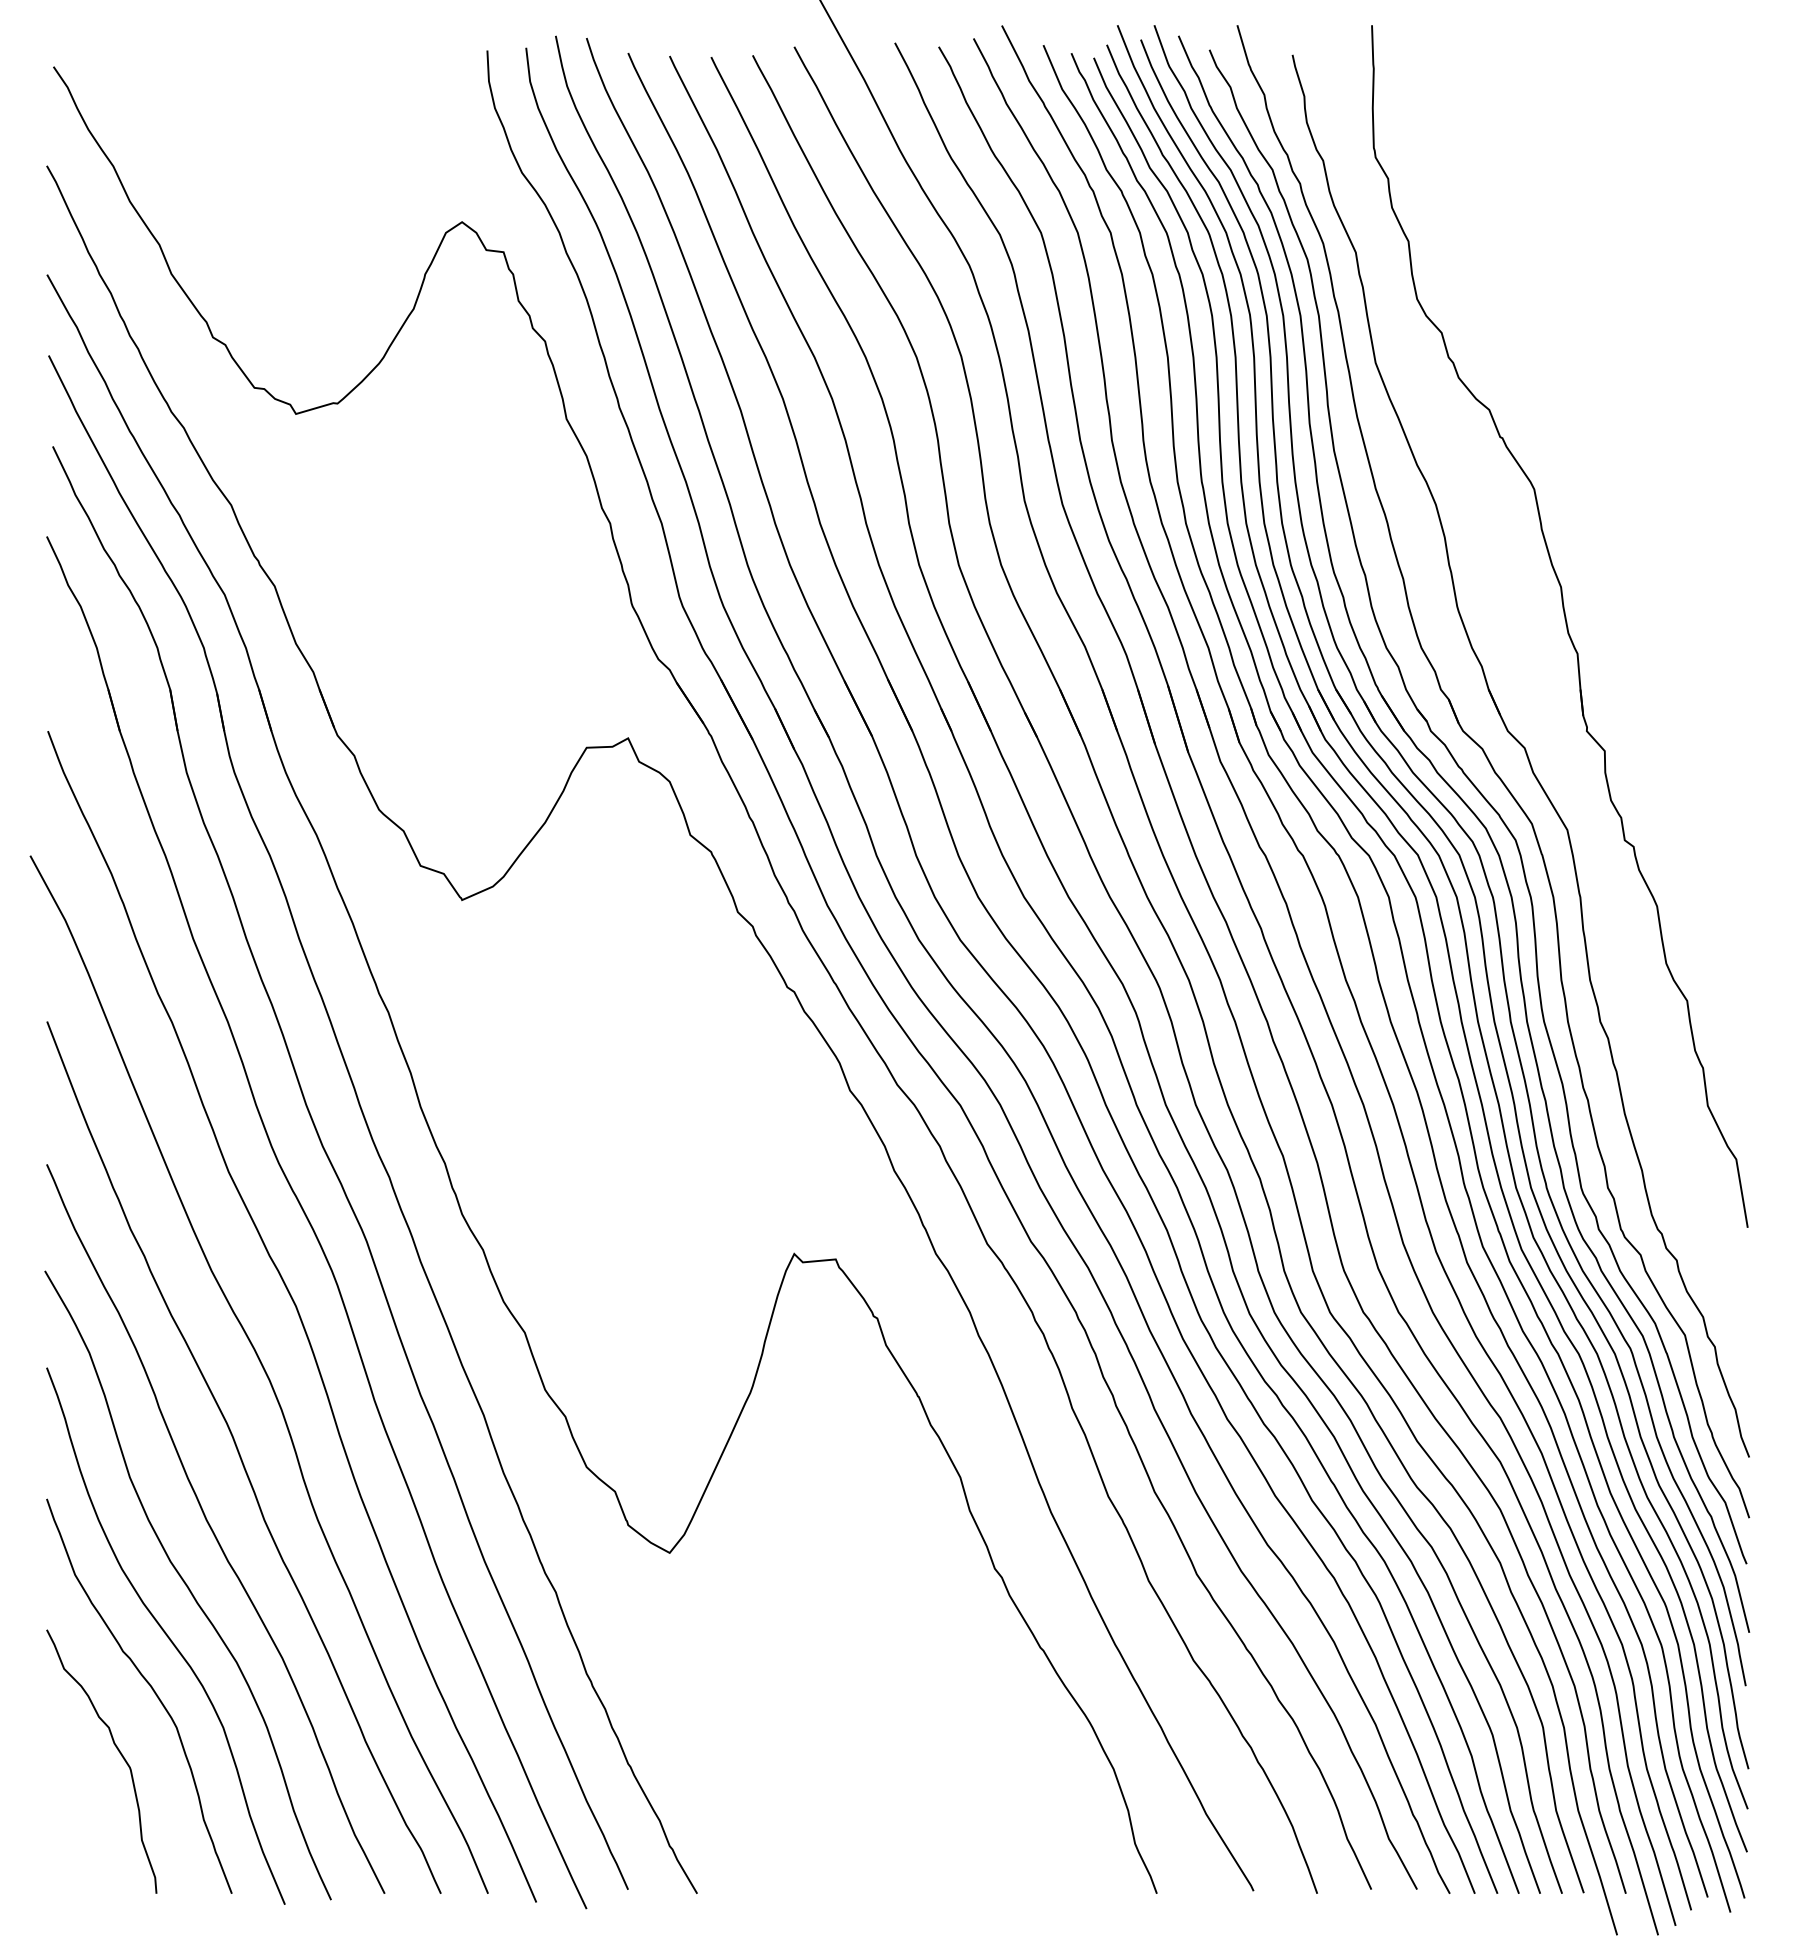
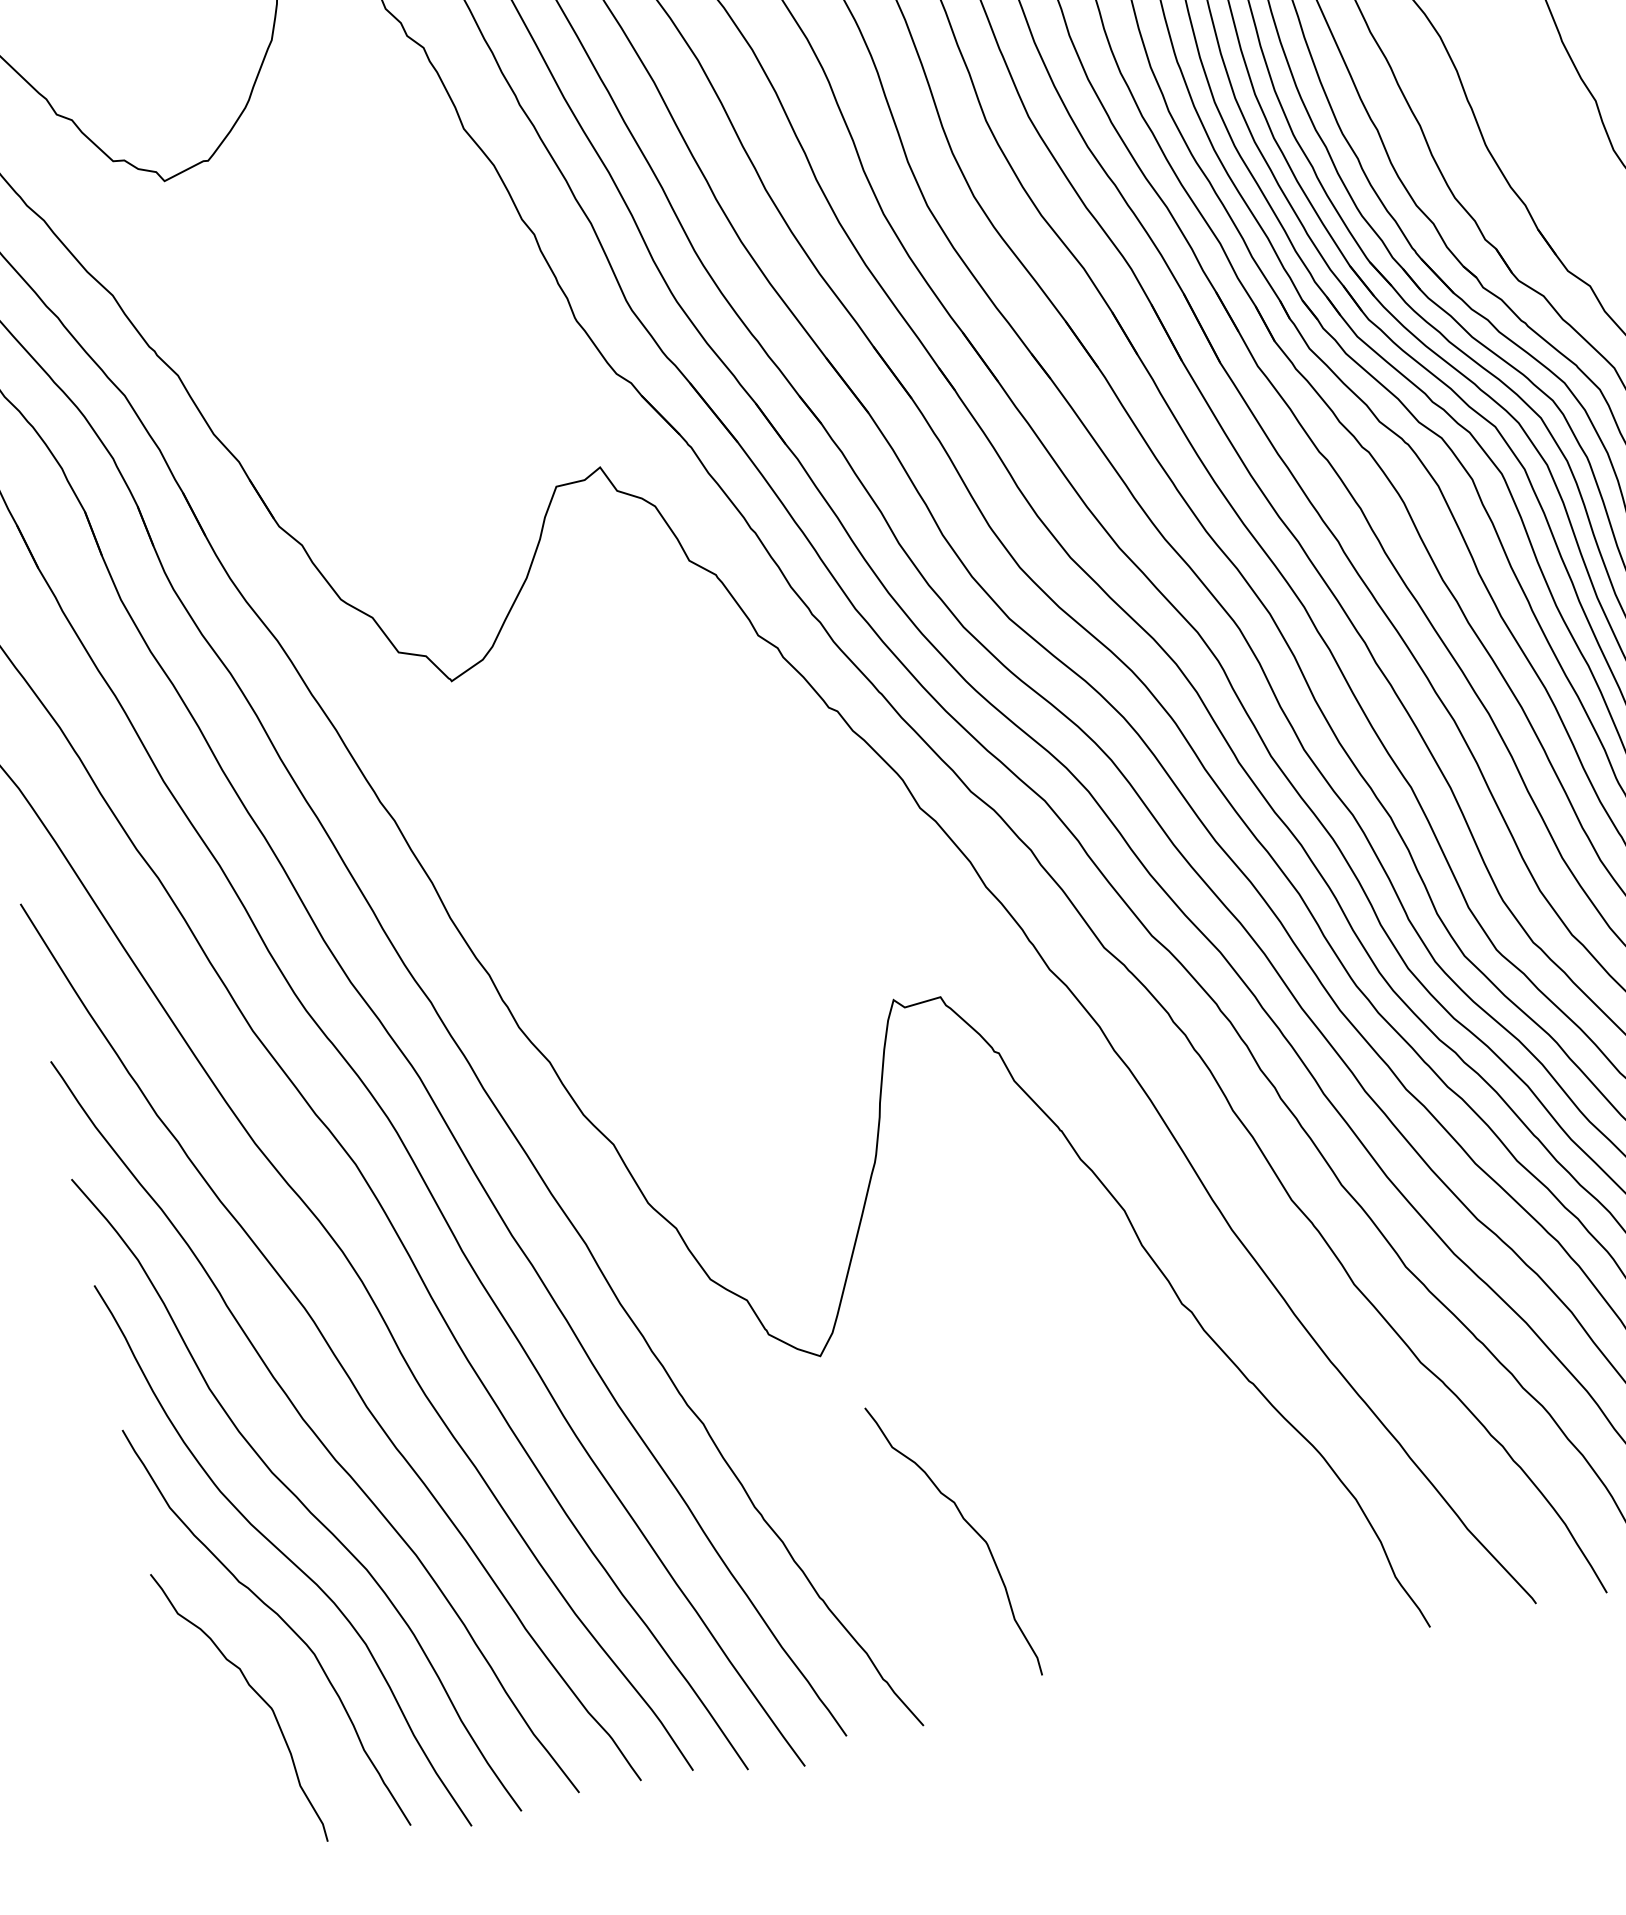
curve: (770, 1726) -> (968, 1525), added

